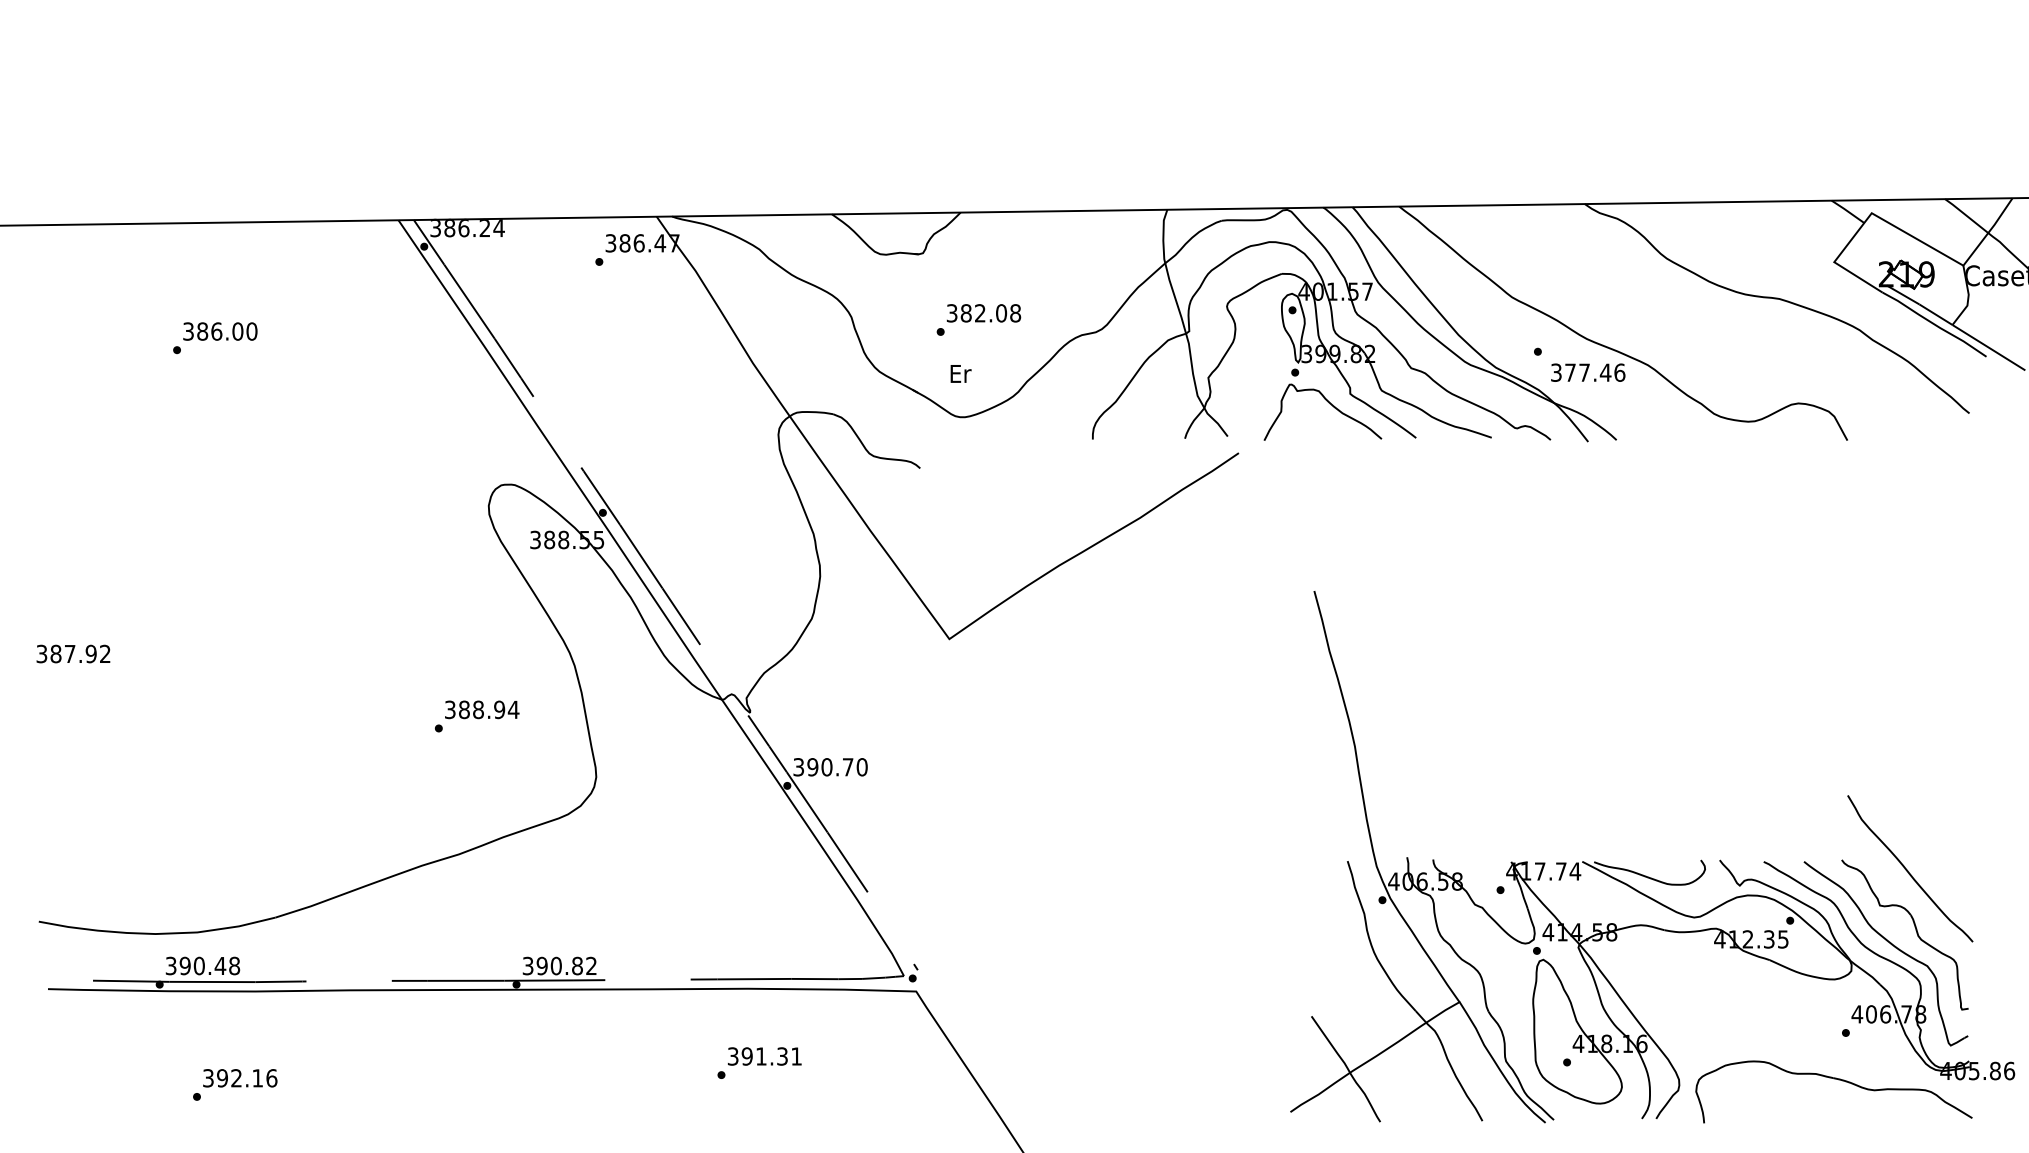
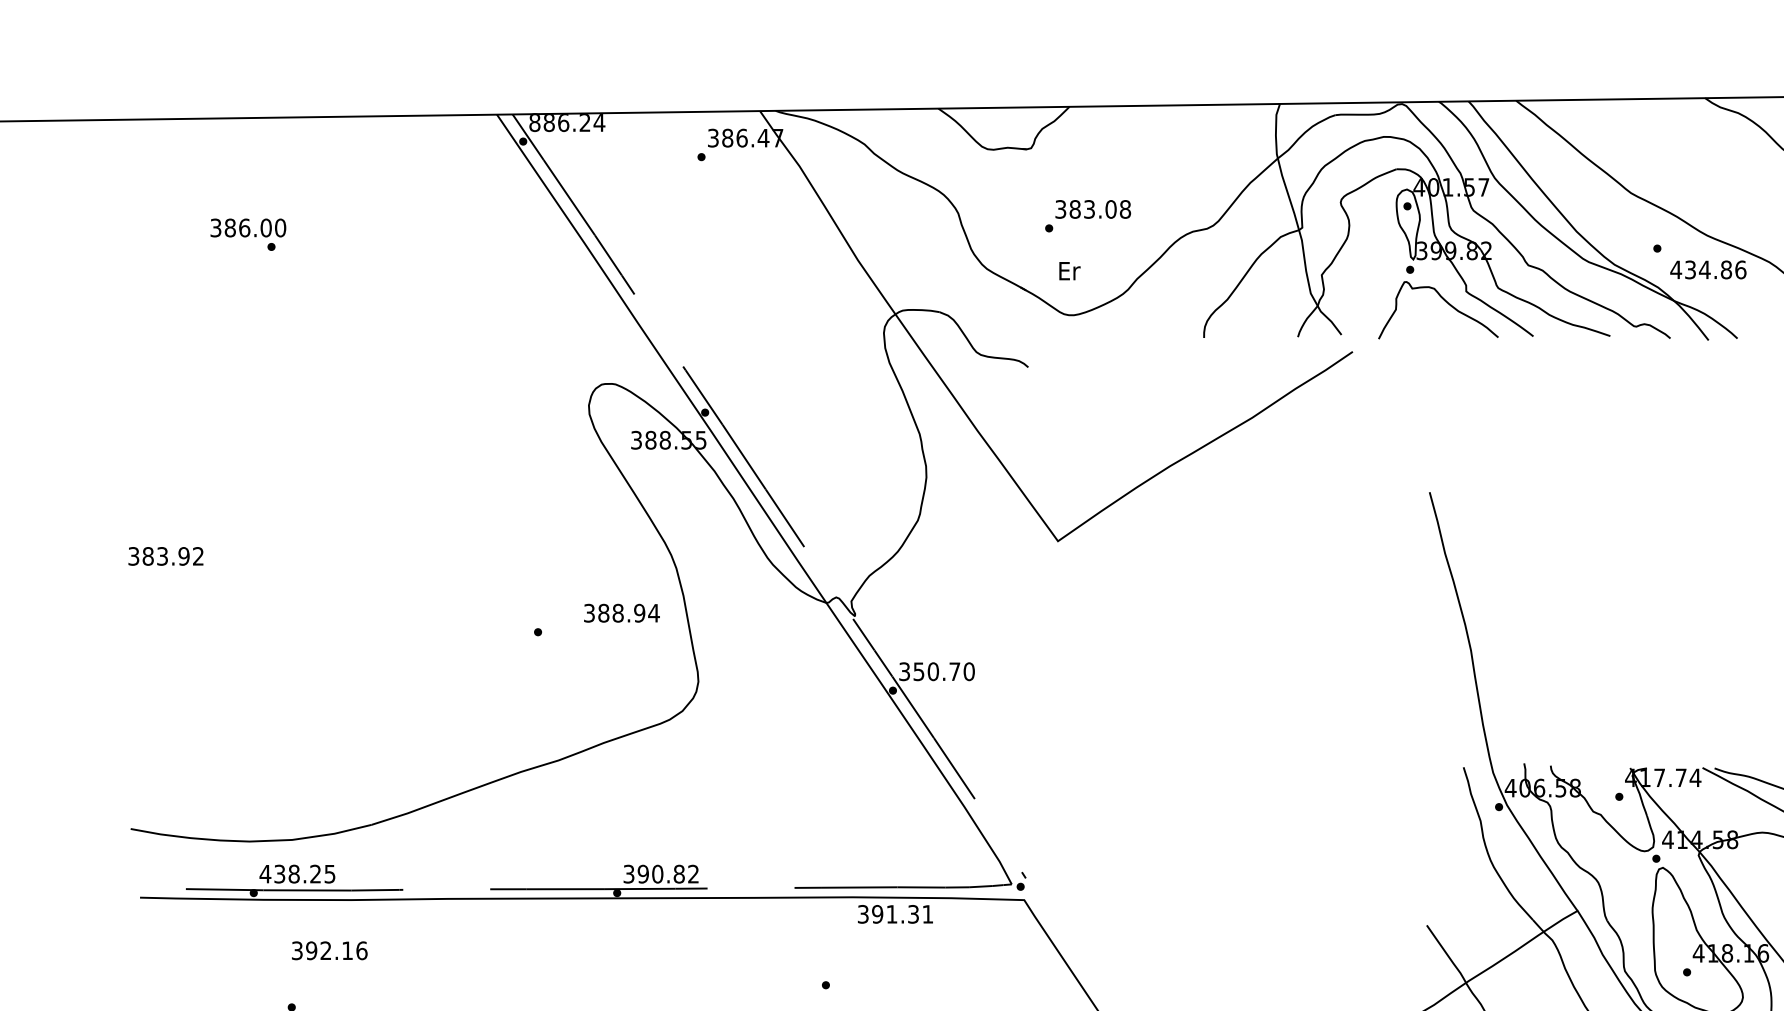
text: (435, 228) -> (534, 123), 386.24 -> 886.24
text: (980, 313) -> (1089, 209), 382.08 -> 383.08
text: (220, 331) -> (248, 227), moved
text: (1580, 372) -> (1700, 269), 377.46 -> 434.86
text: (69, 653) -> (161, 555), 387.92 -> 383.92
text: (482, 709) -> (622, 612), moved
text: (812, 767) -> (918, 671), 390.70 -> 350.70
text: (202, 965) -> (297, 873), 390.48 -> 438.25
text: (764, 1056) -> (895, 914), moved
text: (240, 1078) -> (329, 951), moved

